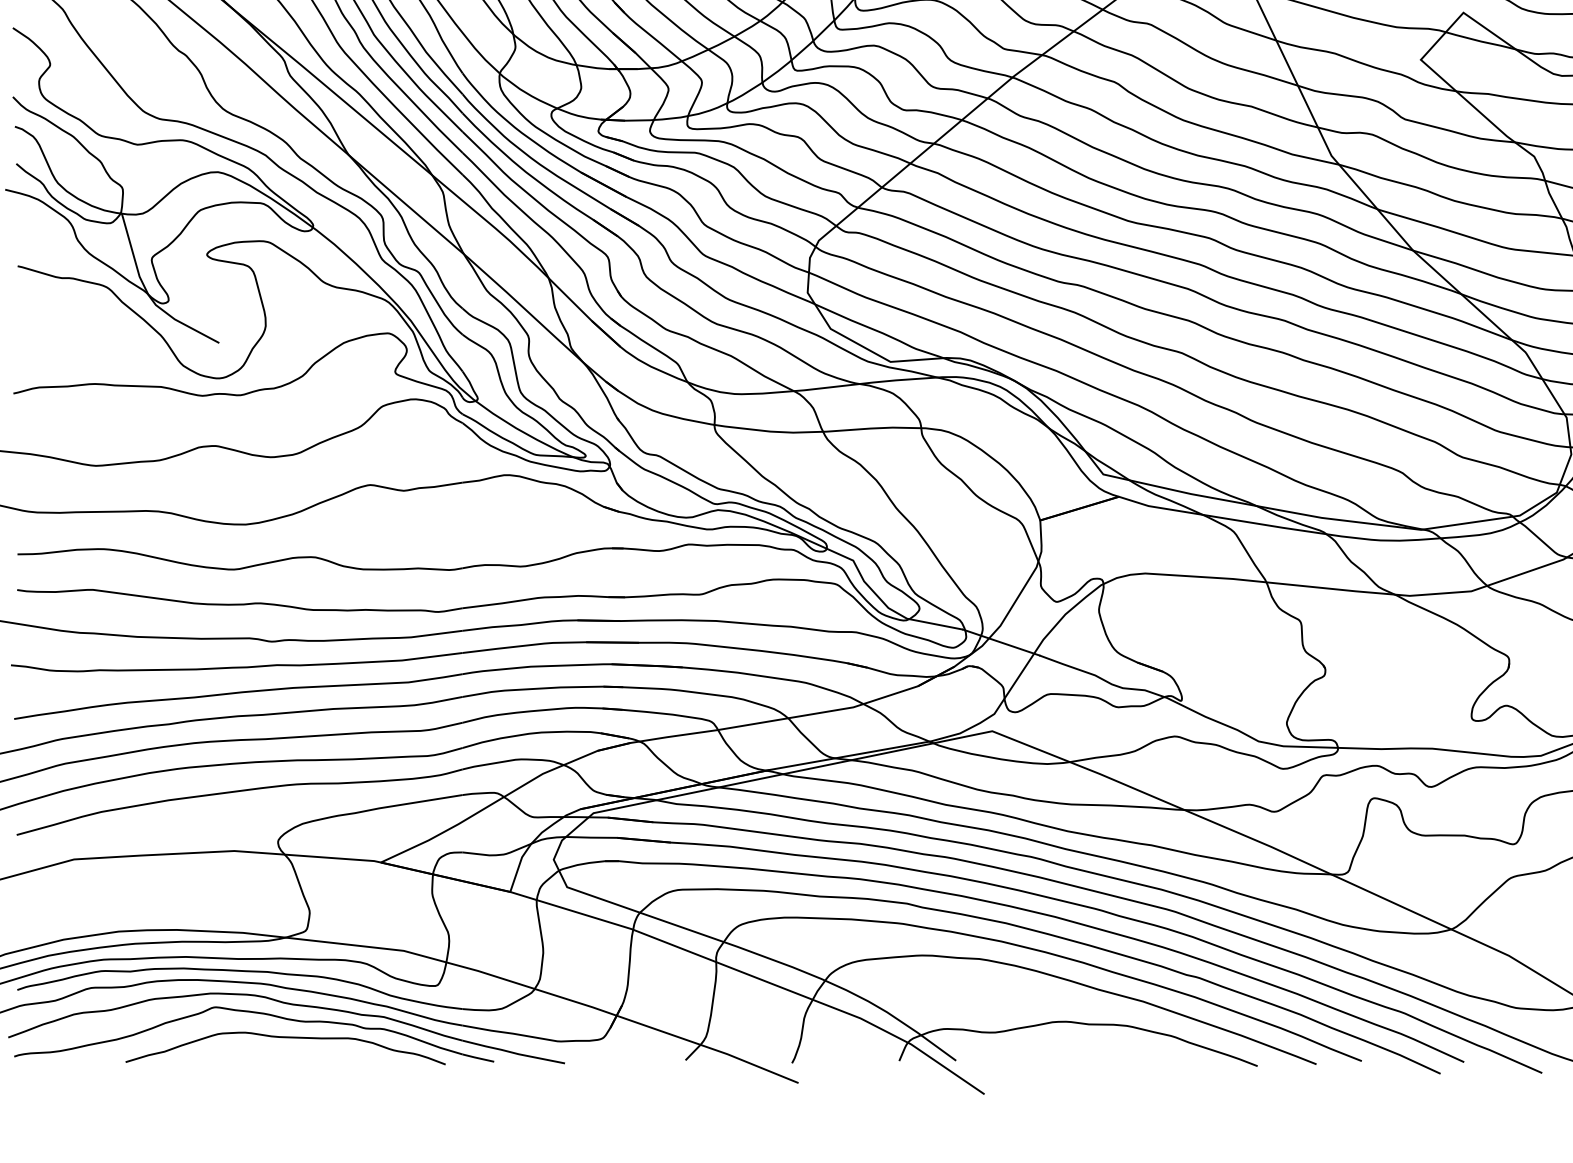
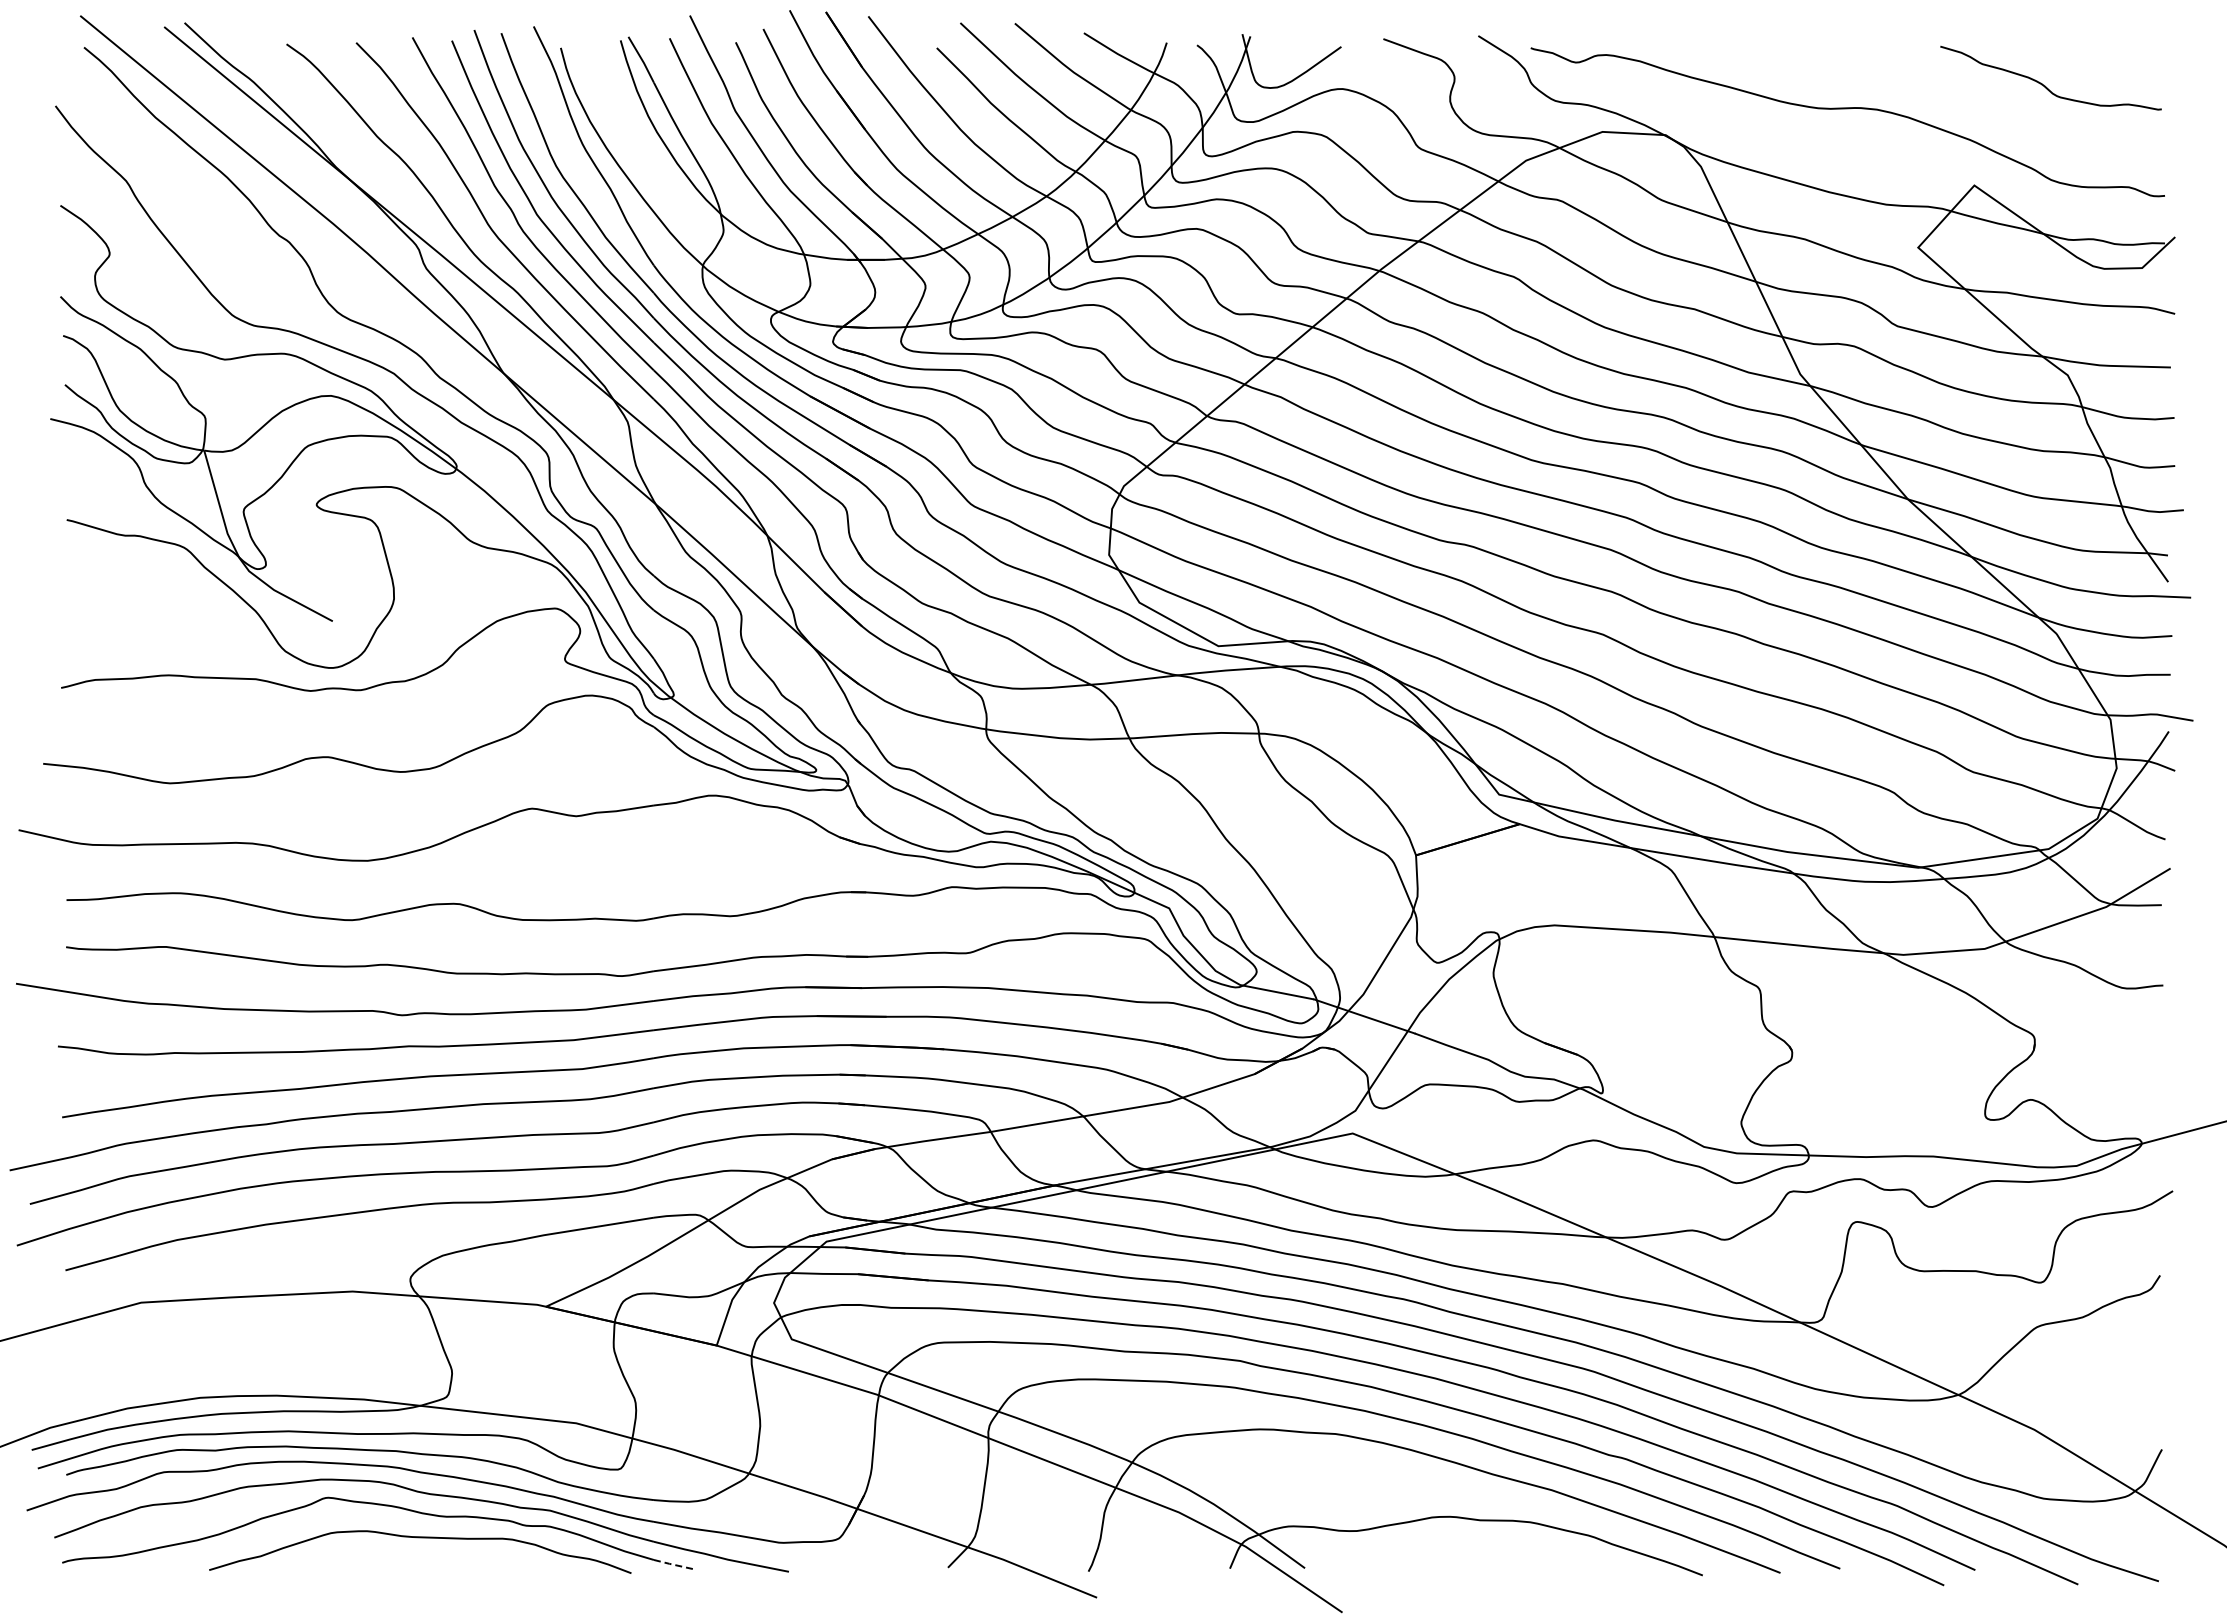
line: (478, 1057) -> (674, 1564), solid -> dashed

